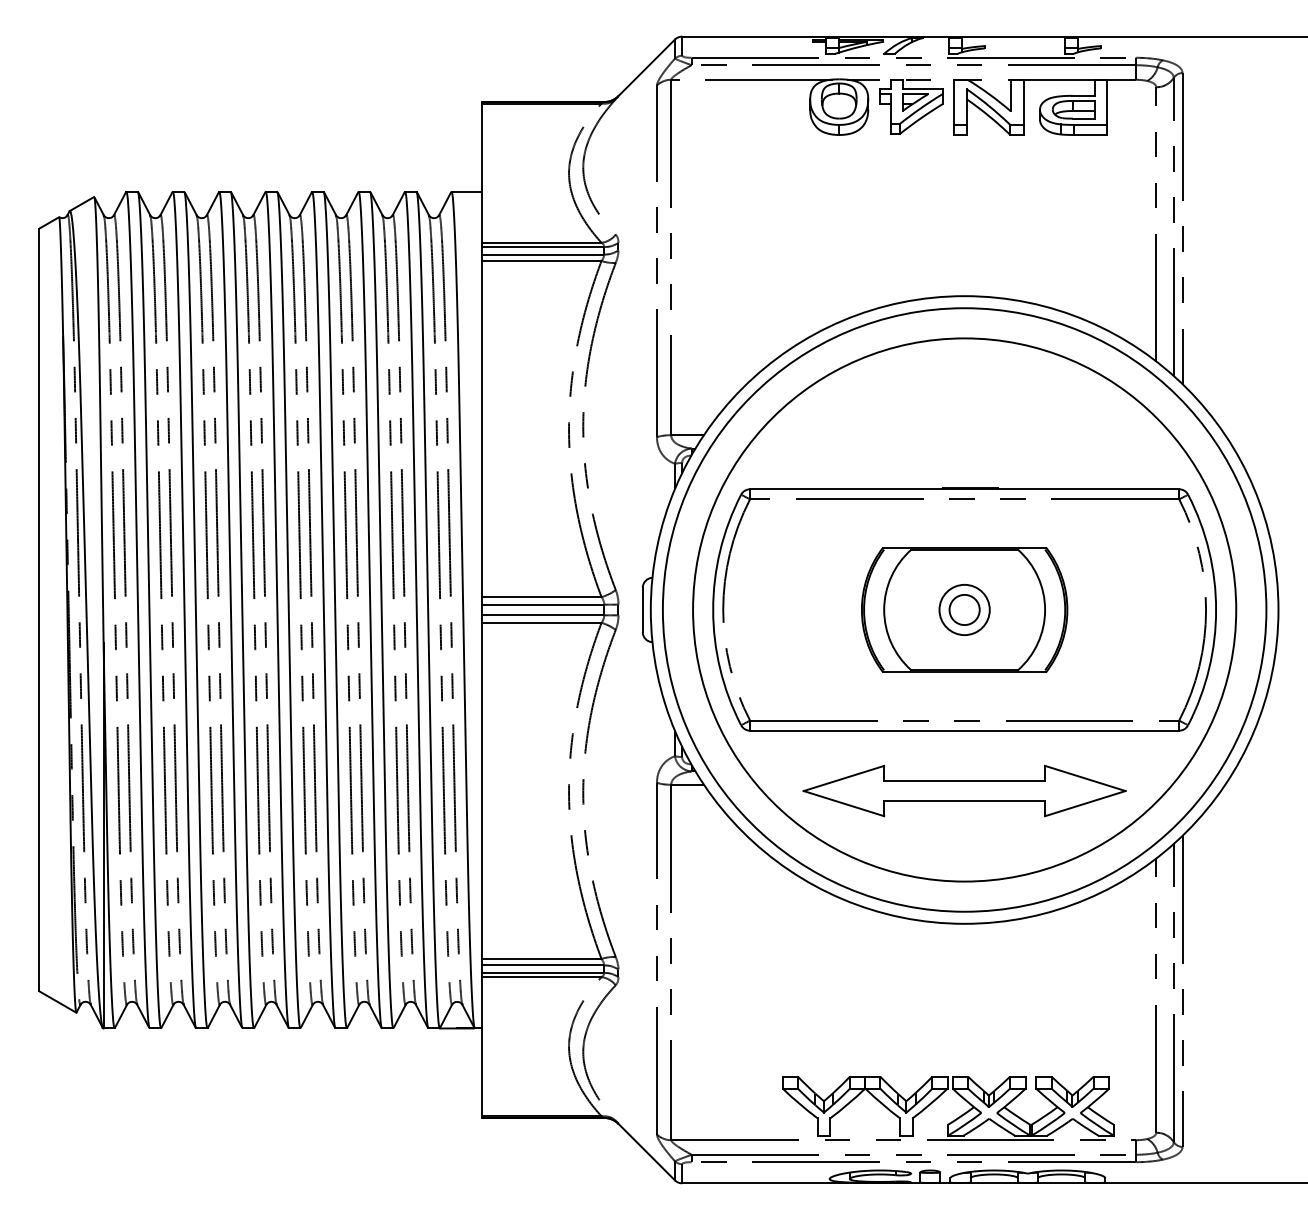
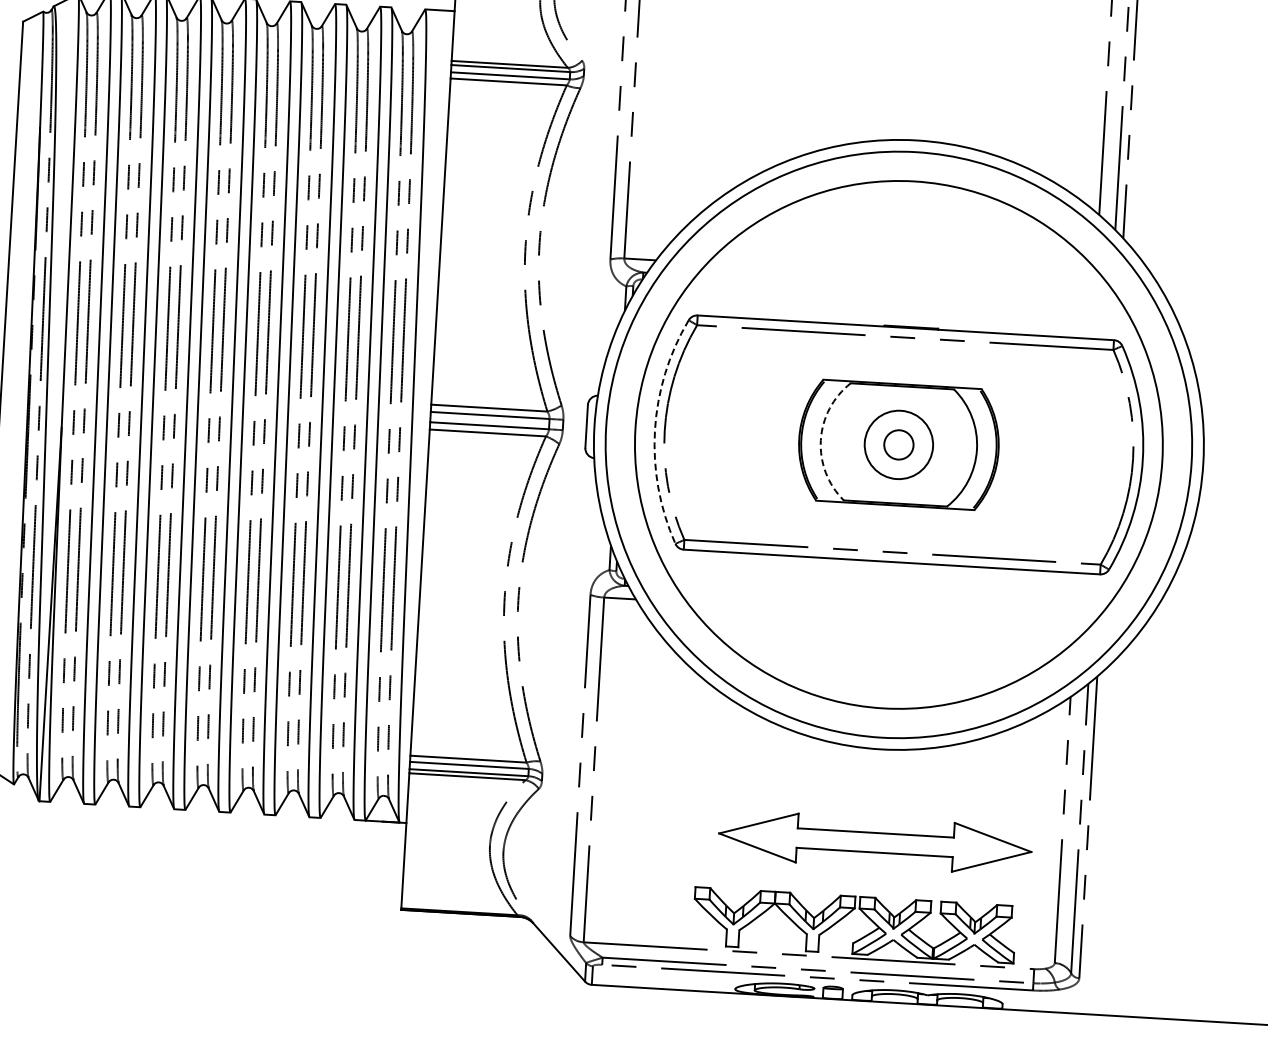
arc: (713, 609) -> (655, 429), solid -> dashed
arc: (884, 609) -> (821, 439), solid -> dashed
circle: (964, 609) -> (898, 444), size x1.4
part: (964, 790) -> (875, 842), moved

